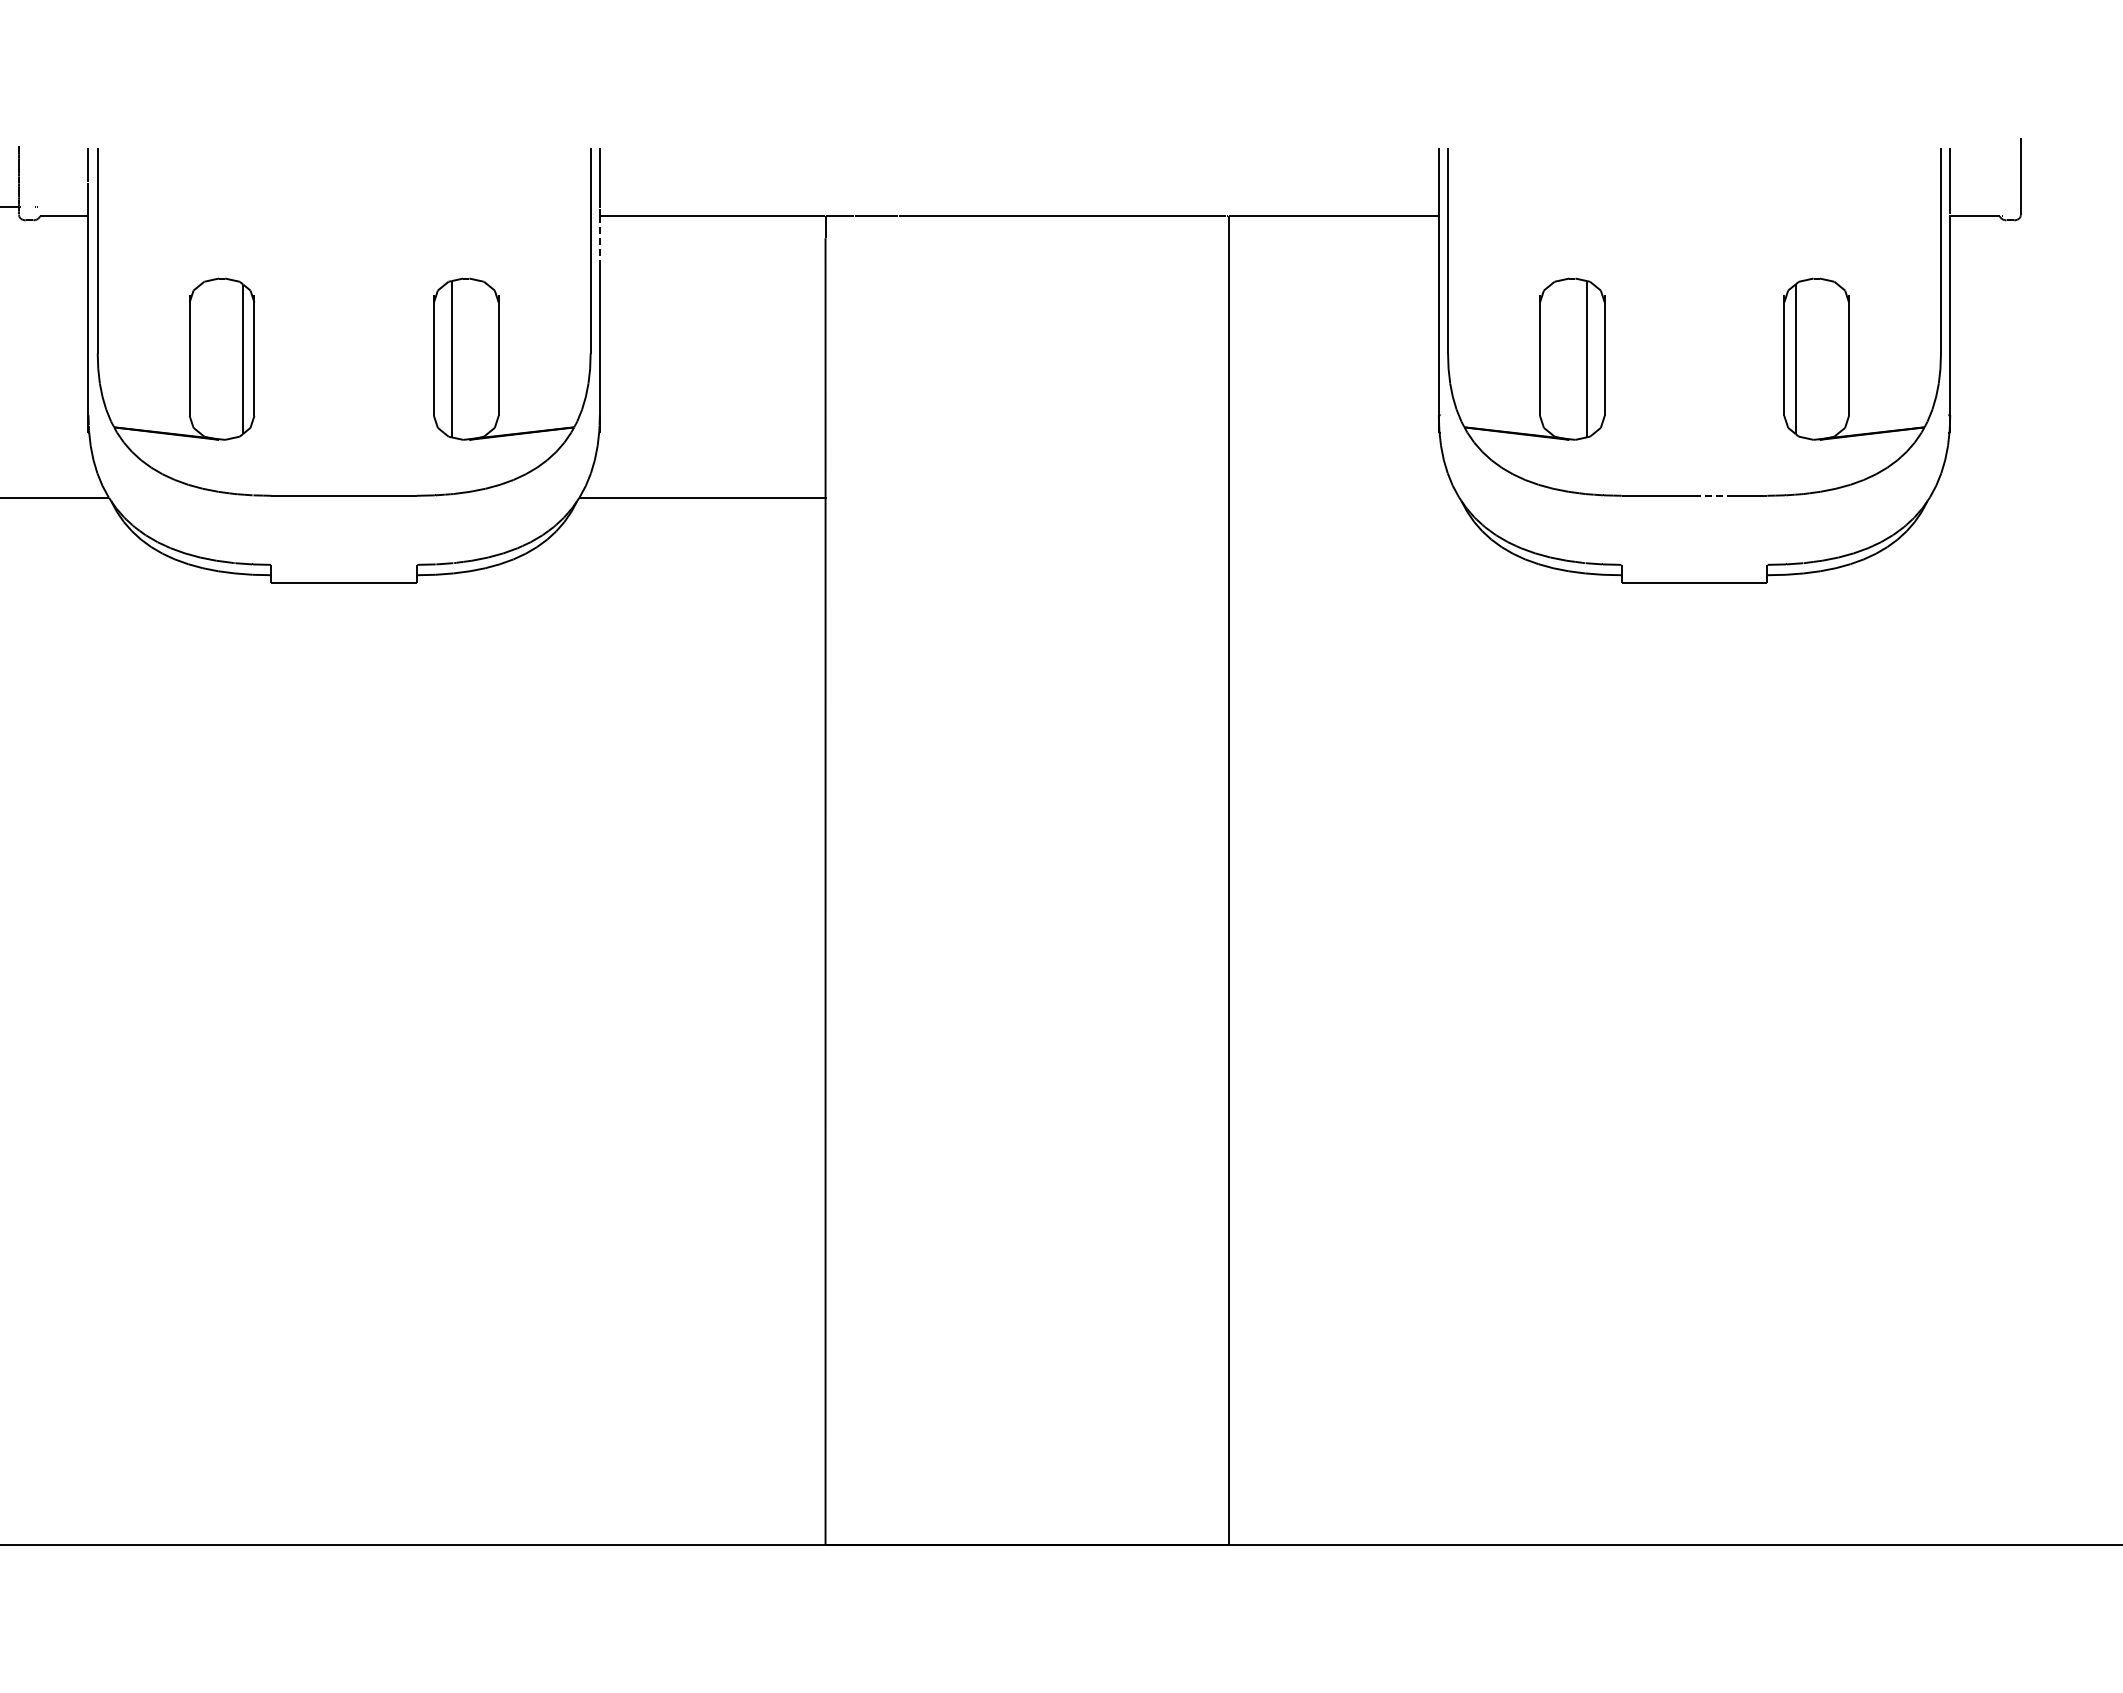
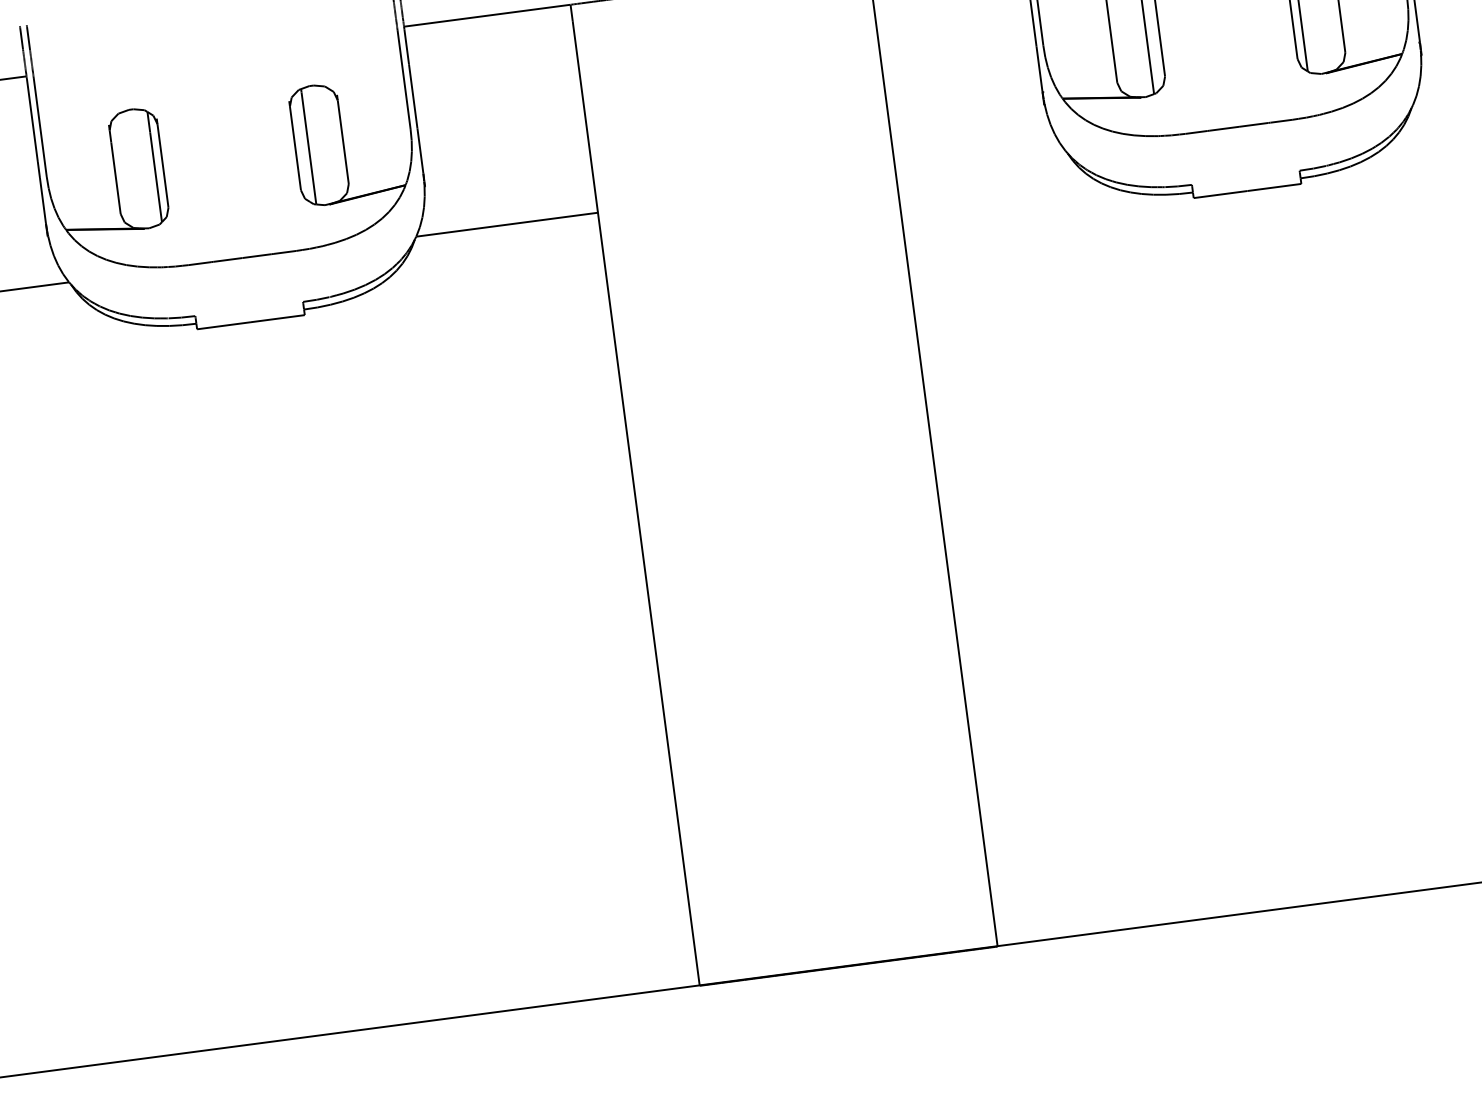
line: (599, 243) -> (406, 47), dashed -> solid
line: (1714, 495) -> (1253, 124), dashed -> solid

